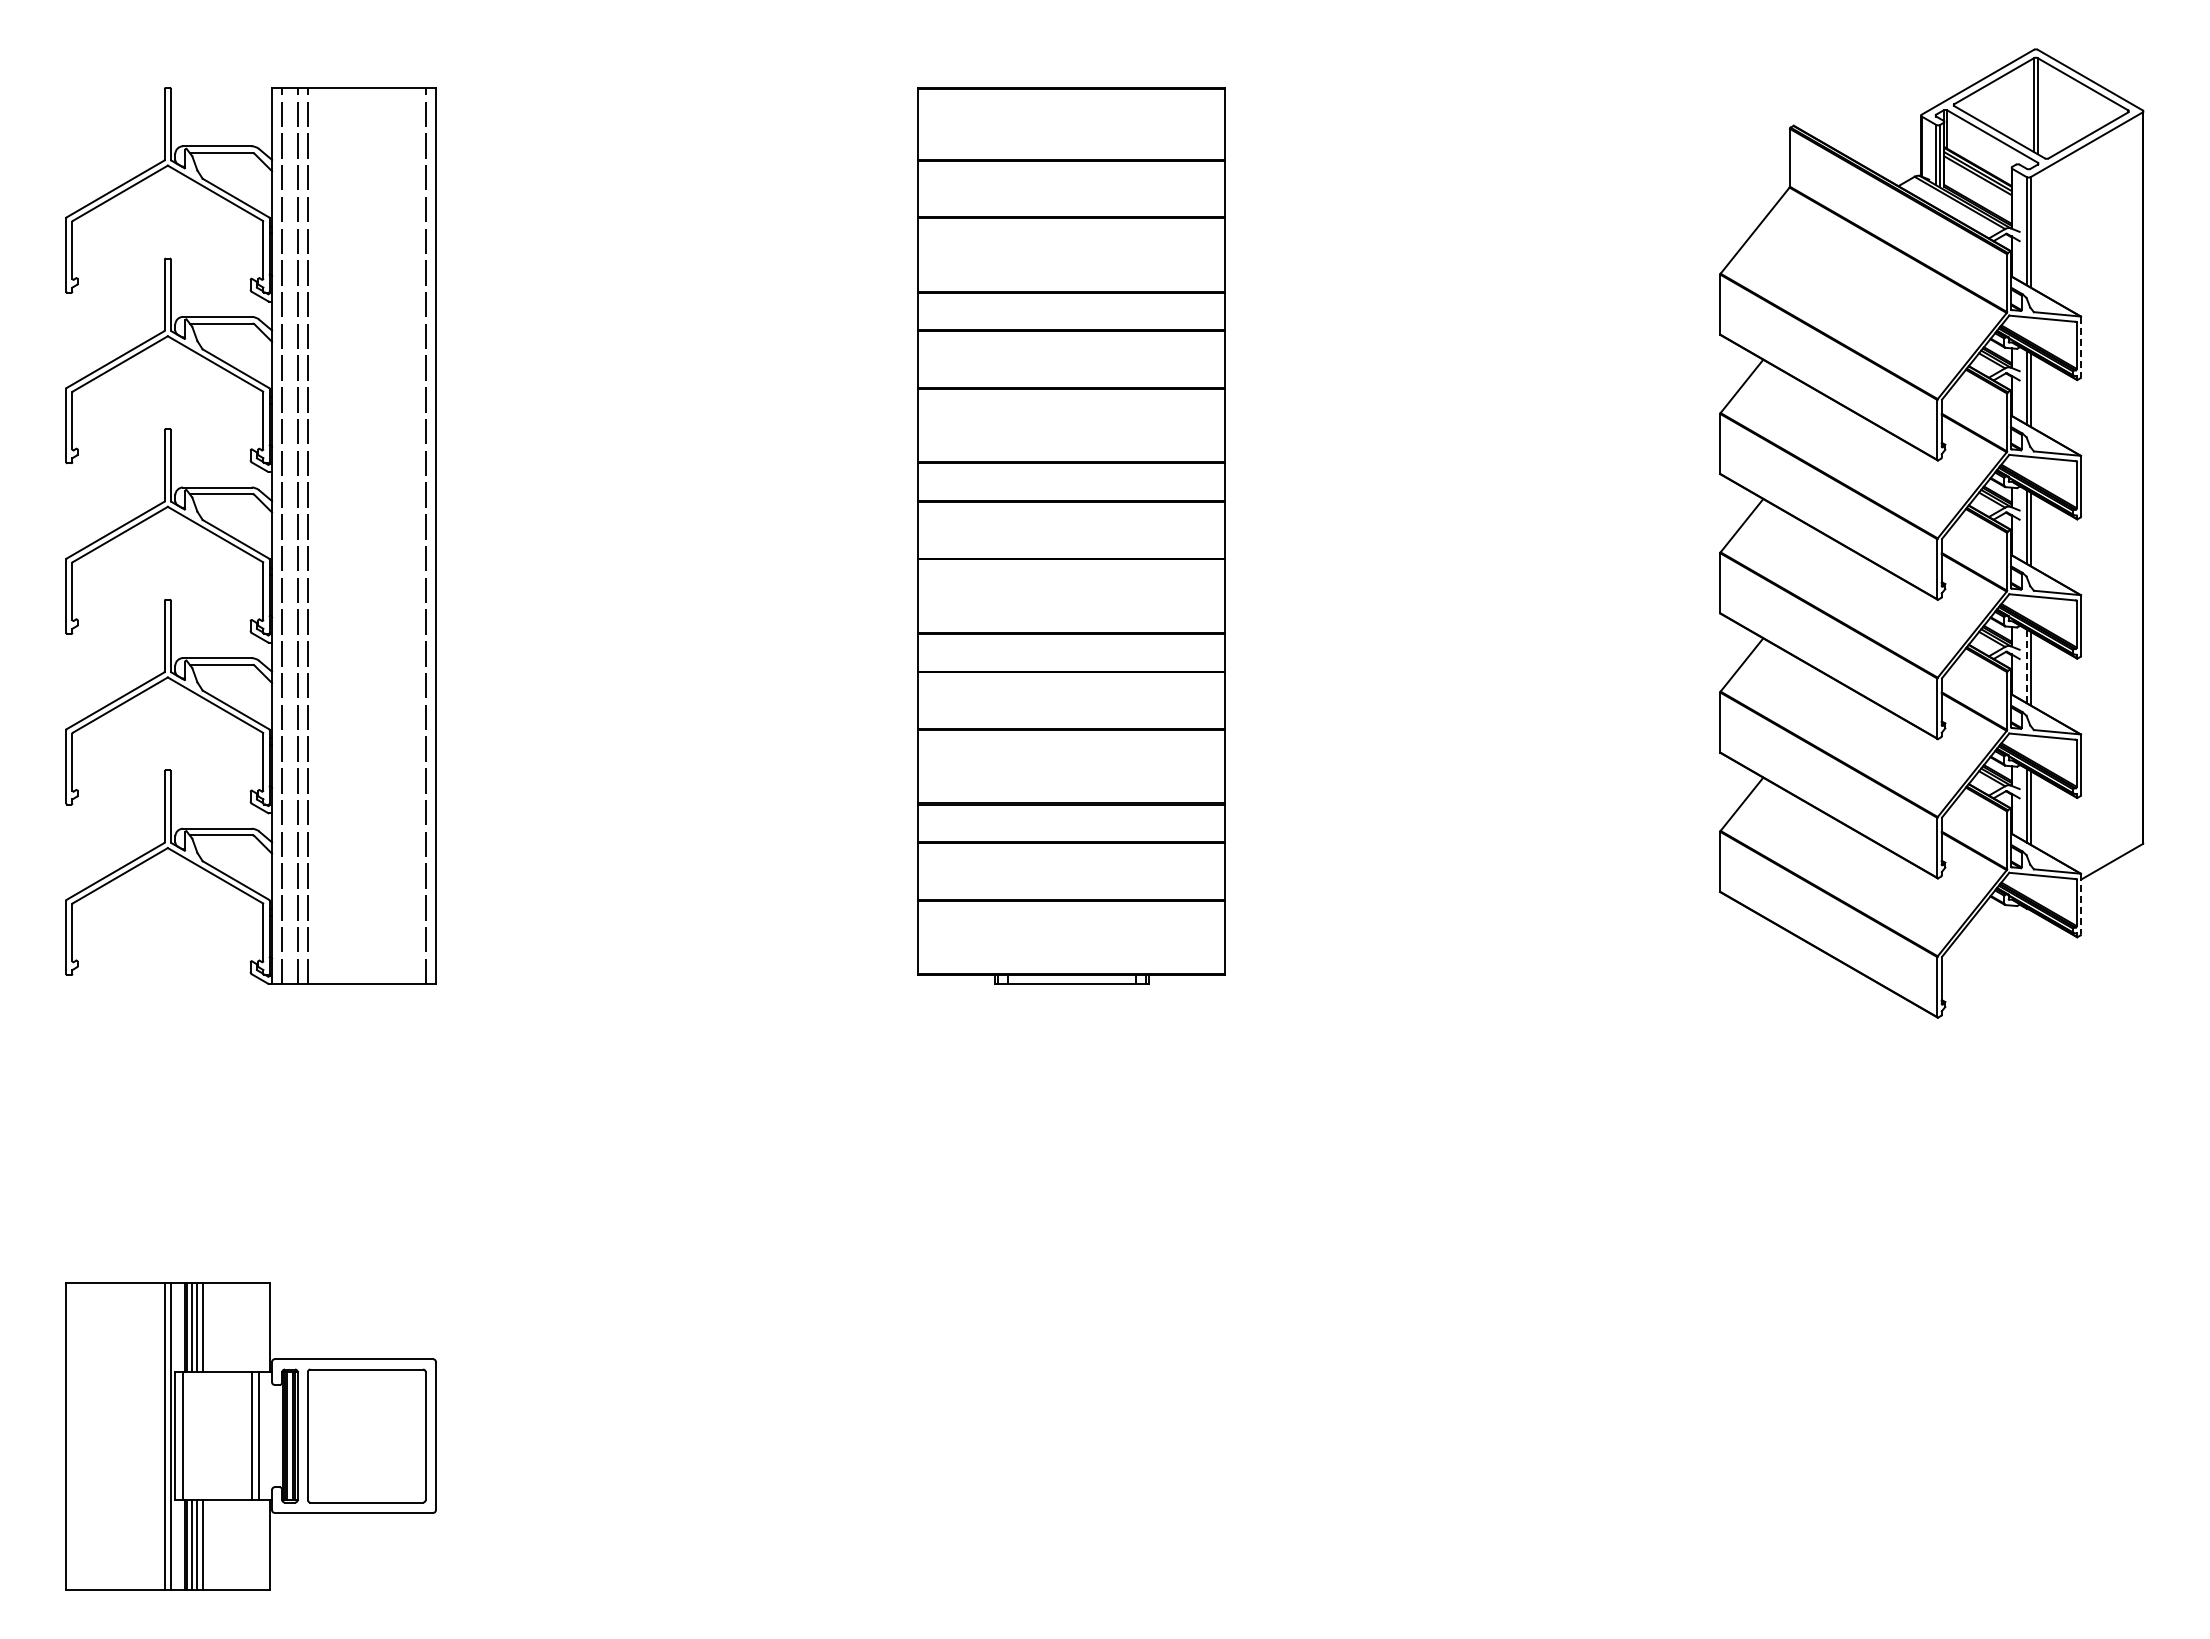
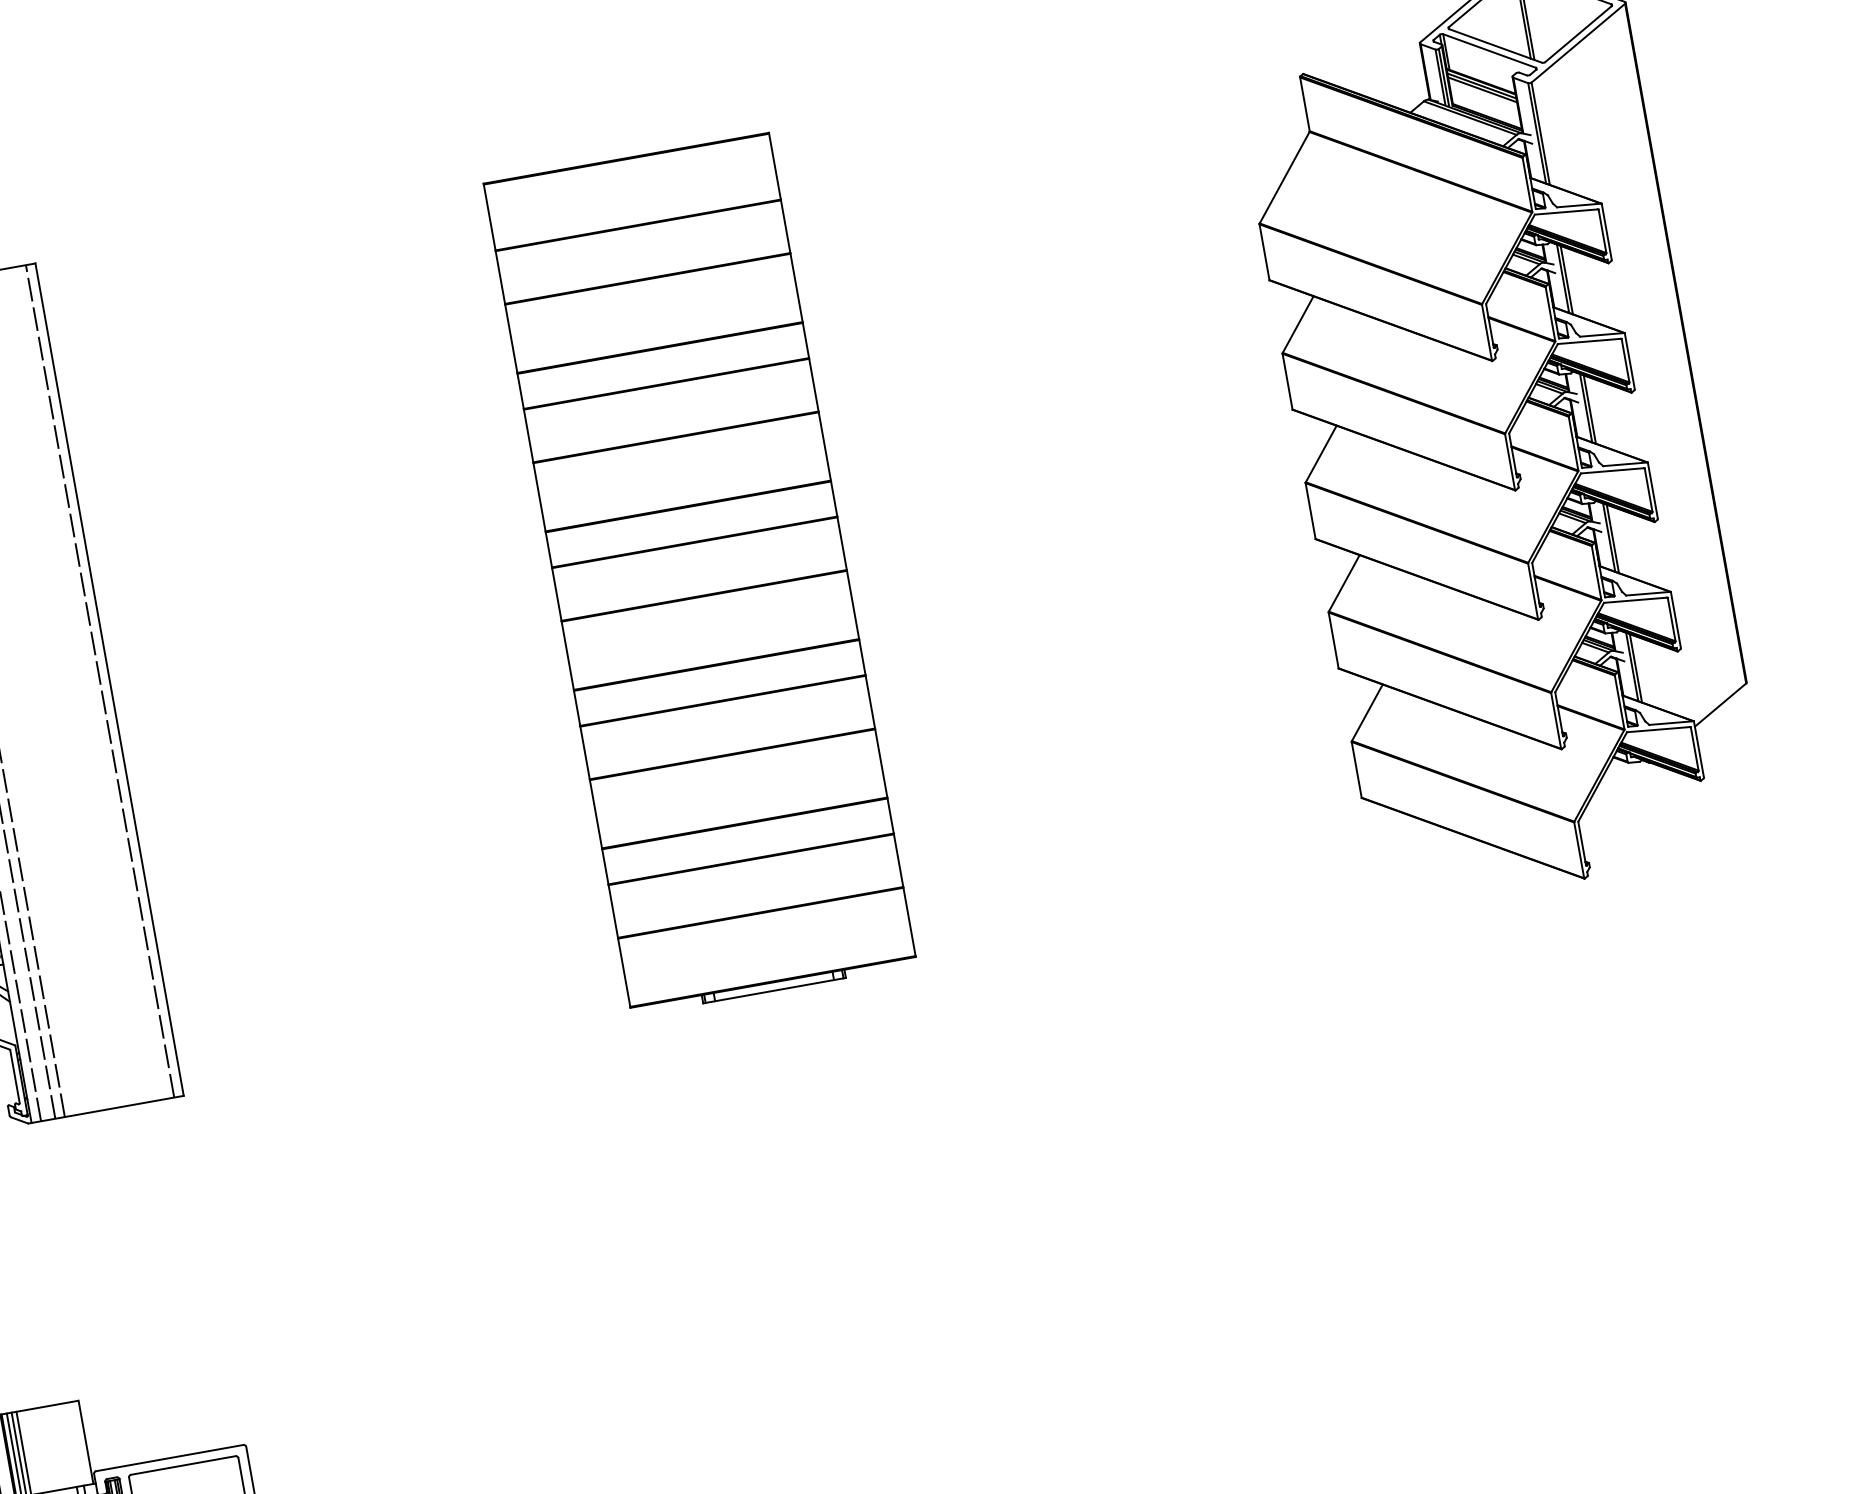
line: (2081, 347) -> (1607, 232), dashed -> solid
line: (2026, 666) -> (1608, 537), dashed -> solid
line: (2081, 904) -> (1699, 749), dashed -> solid

